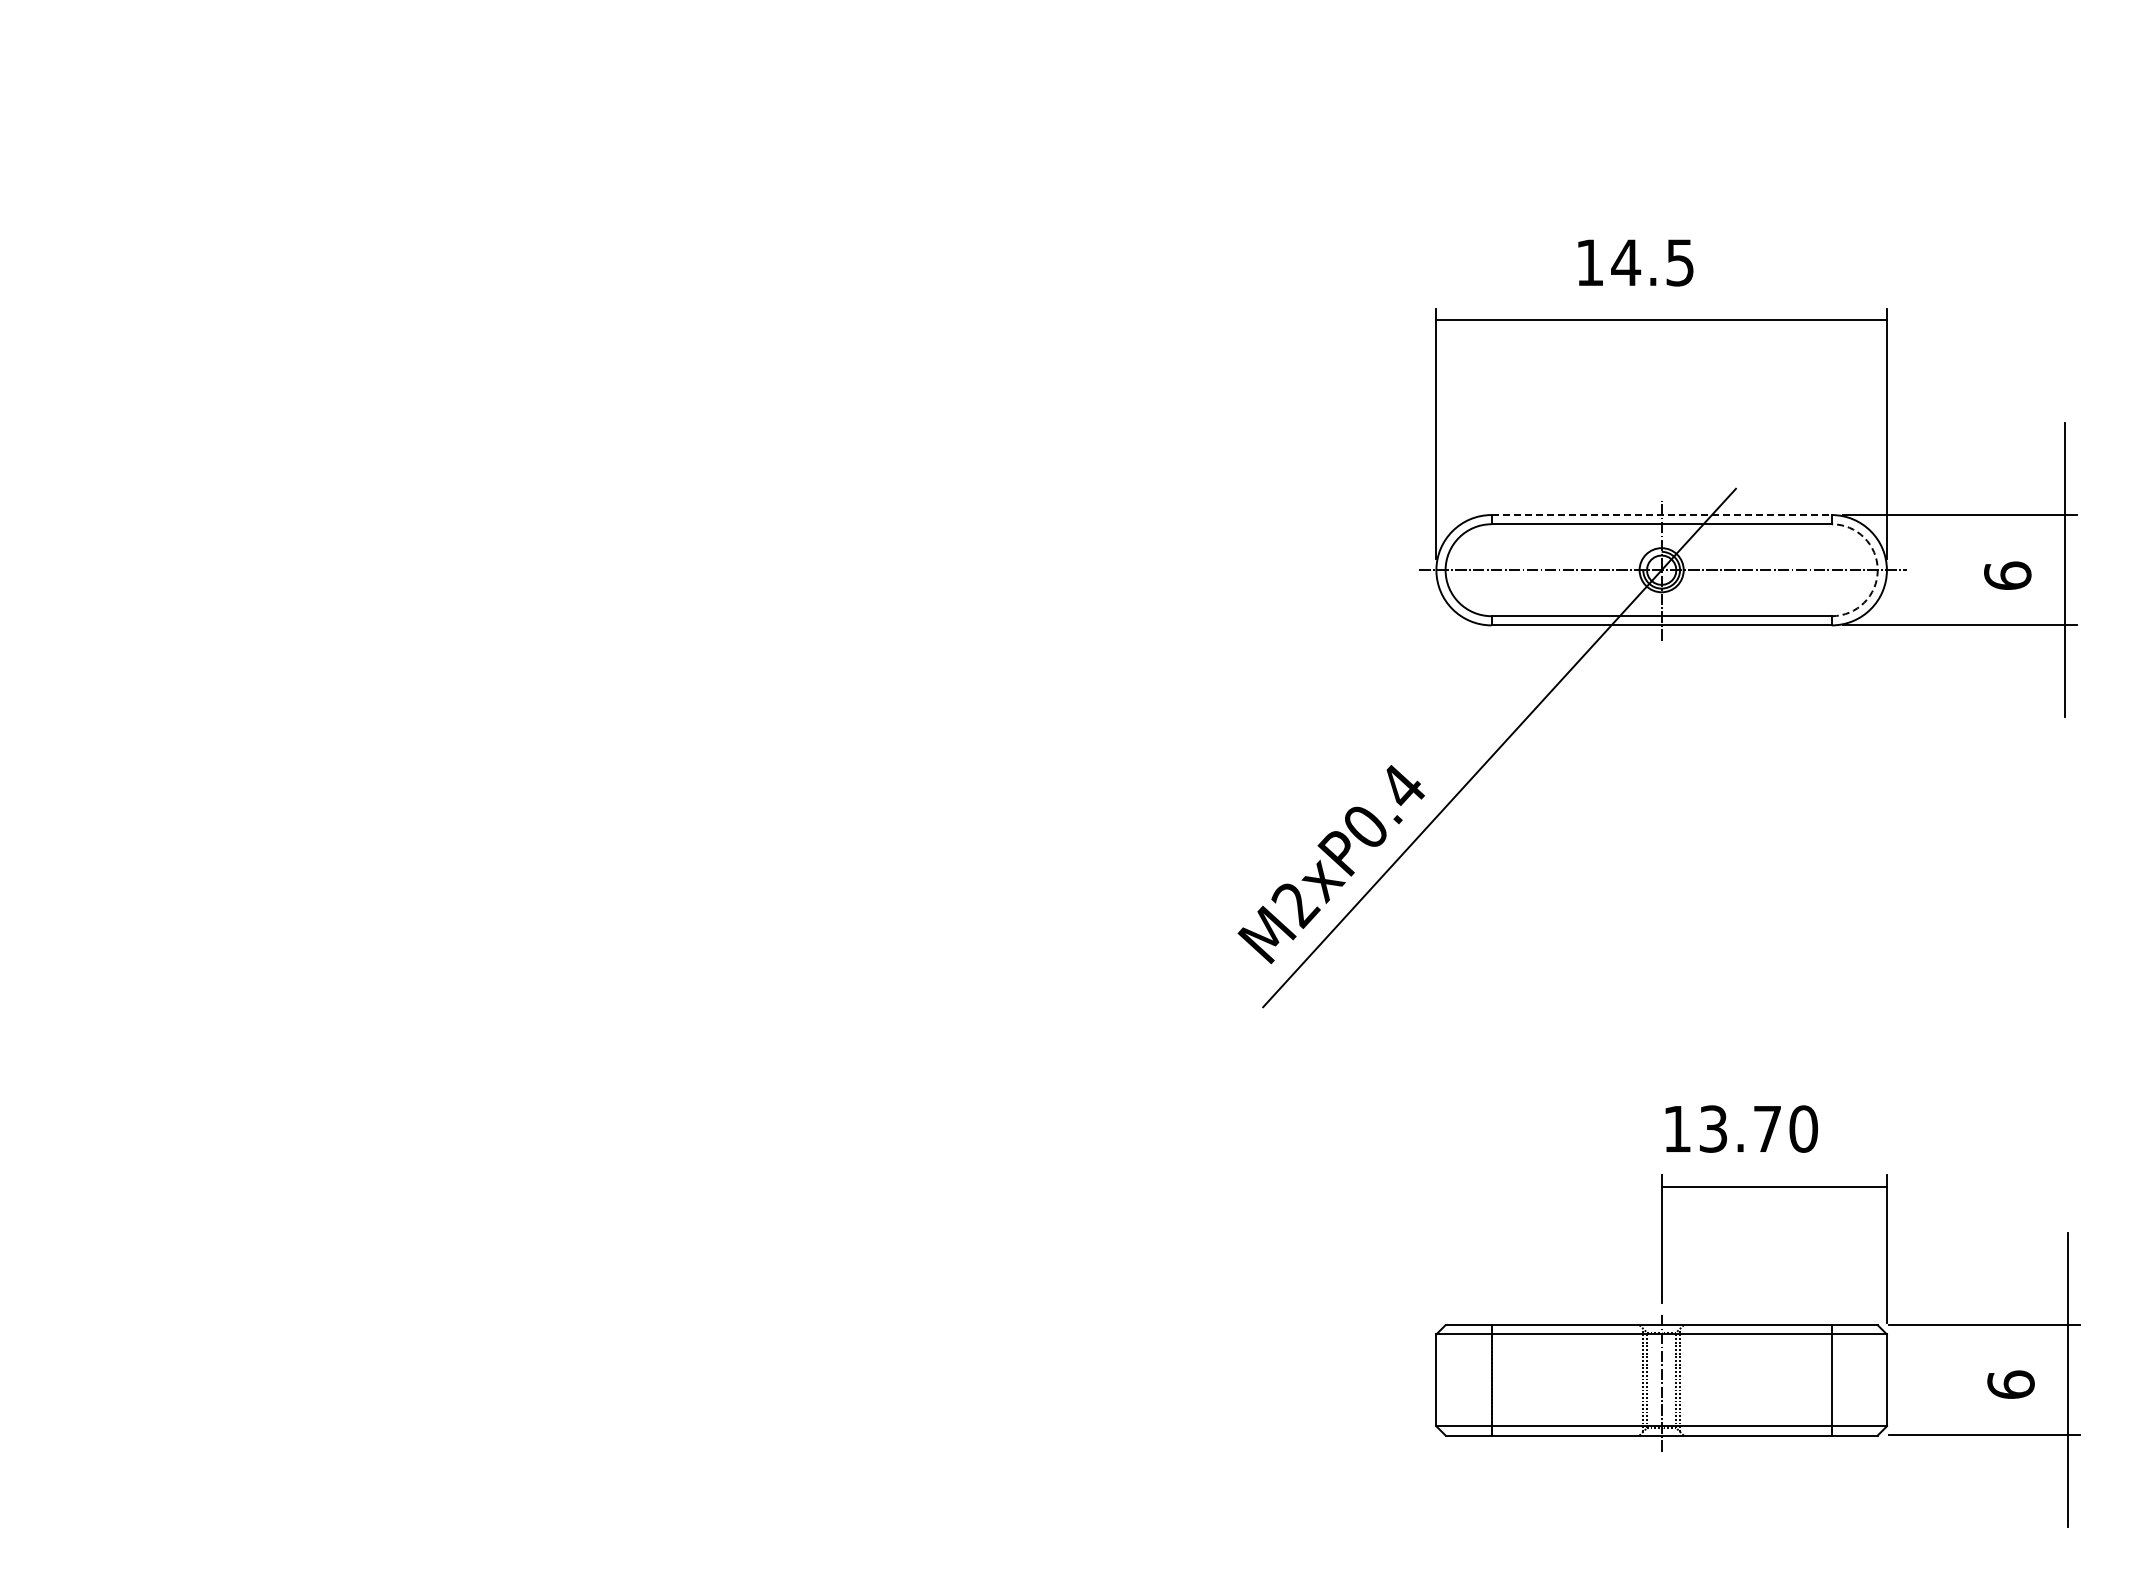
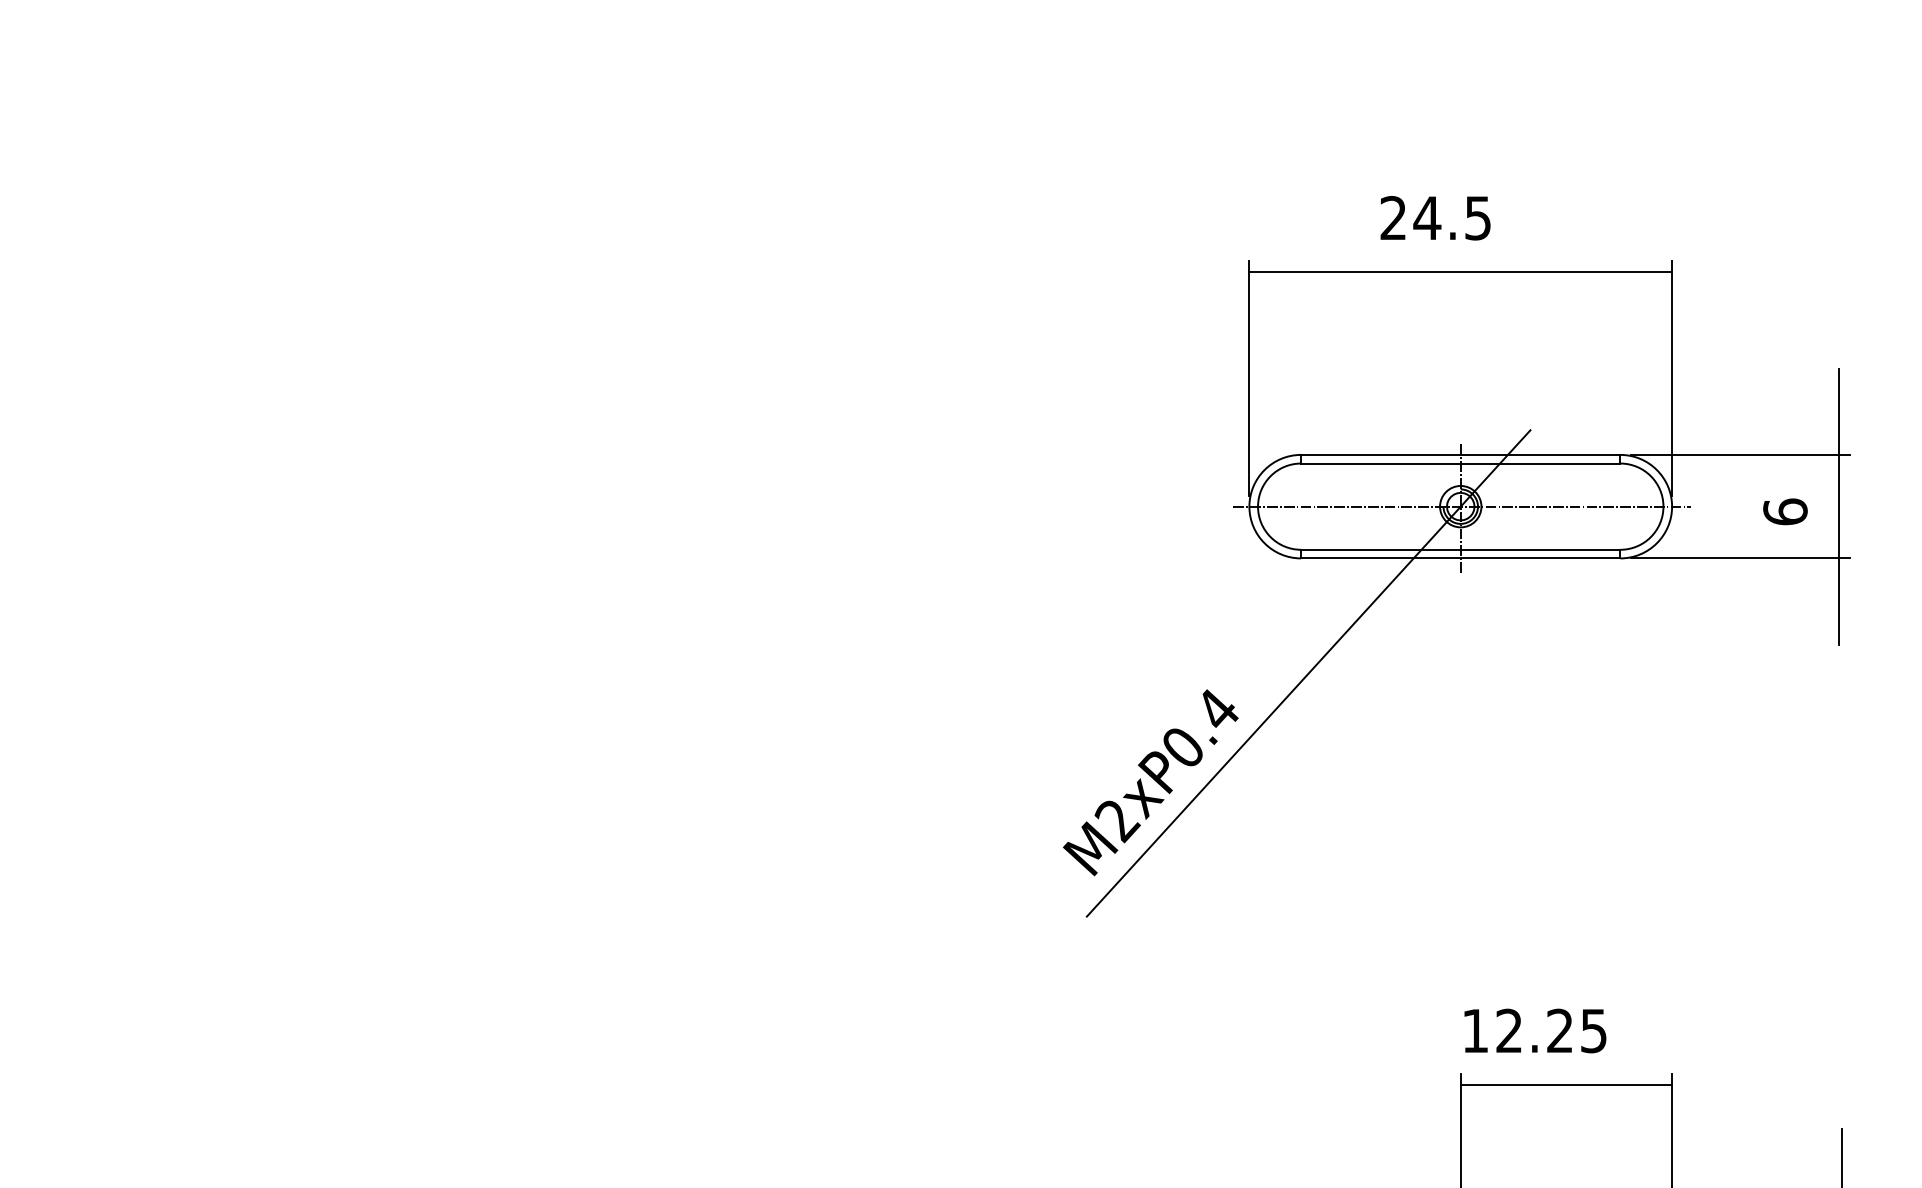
text: (1589, 262) -> (1393, 217), 14.5 -> 24.5
line: (1662, 515) -> (1461, 455), dashed -> solid
arc: (1877, 570) -> (1663, 506), dashed -> solid
text: (1758, 1128) -> (1551, 1030), 13.70 -> 12.25

